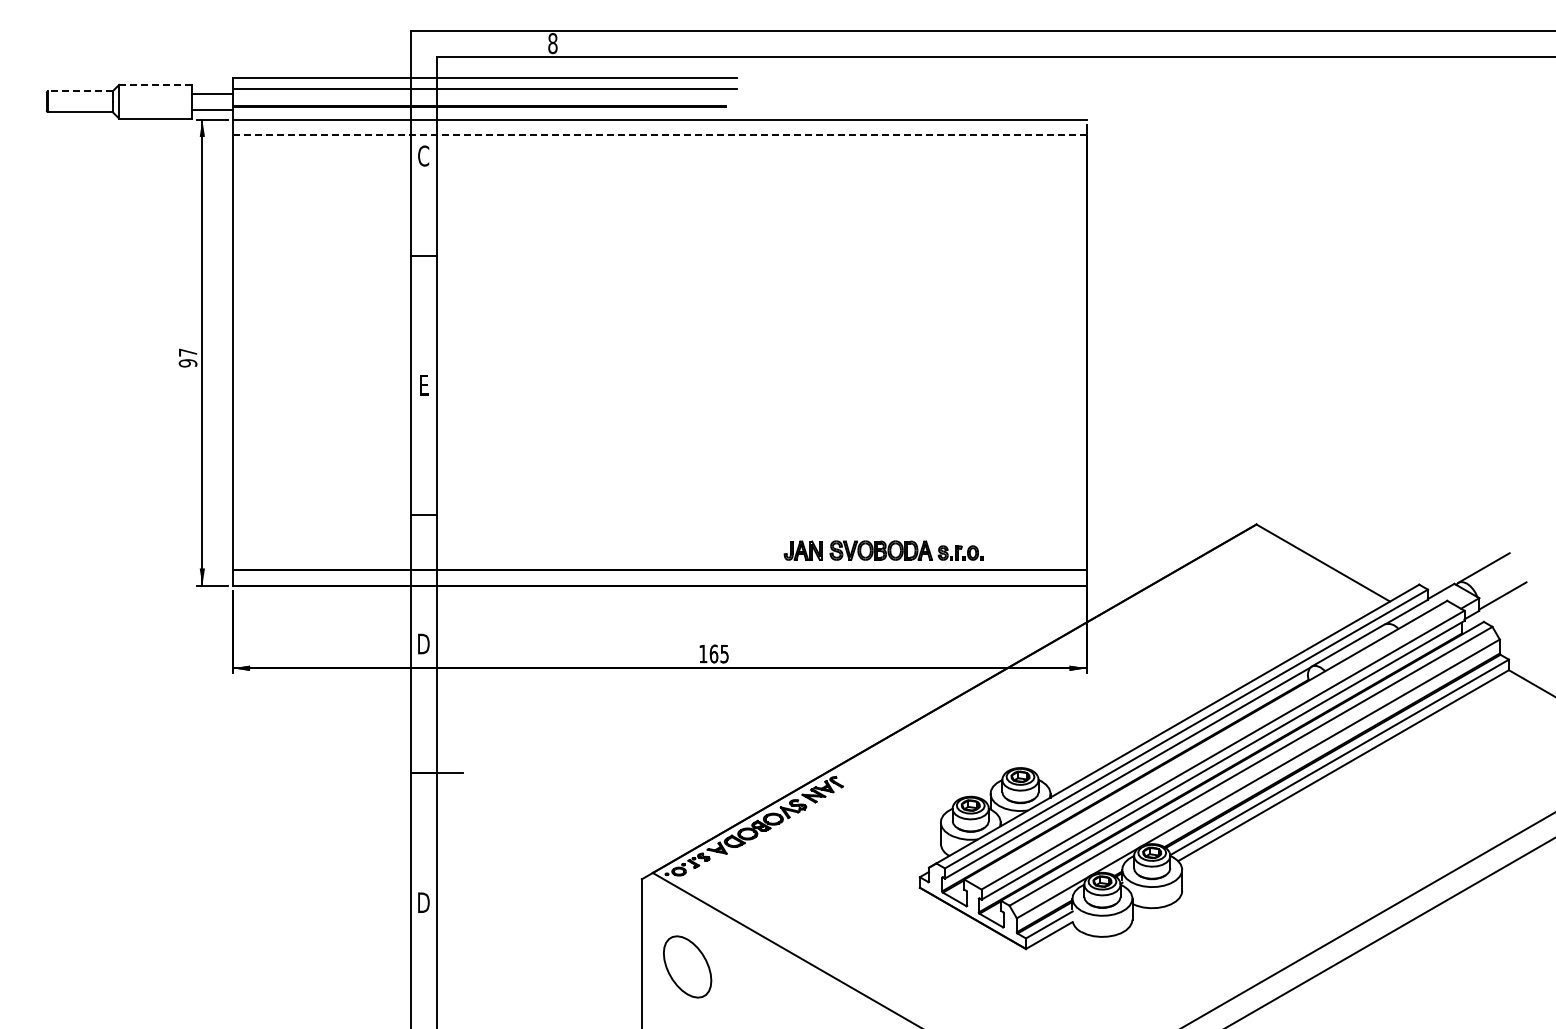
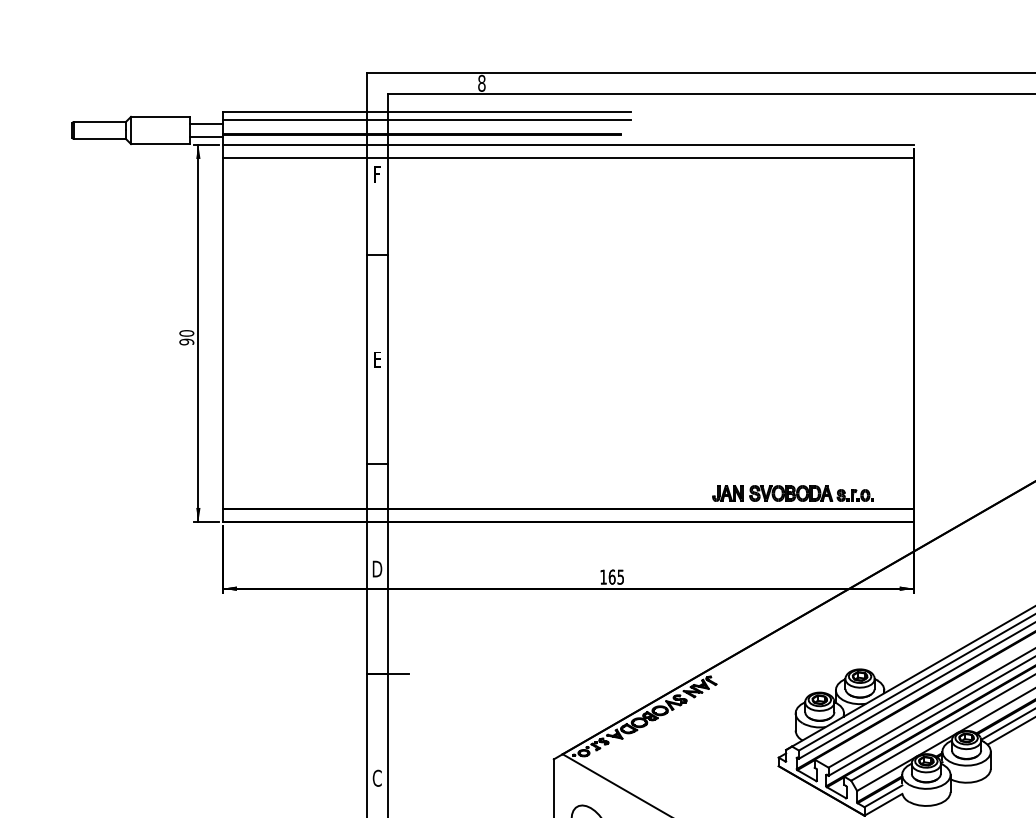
line: (154, 84) -> (159, 116), dashed -> solid
line: (79, 91) -> (98, 122), dashed -> solid
line: (659, 135) -> (568, 157), dashed -> solid
text: (423, 155) -> (377, 173), C -> F
text: (187, 352) -> (186, 333), 97 -> 90
part: (883, 550) -> (792, 493), moved
text: (423, 902) -> (377, 778), D -> C

